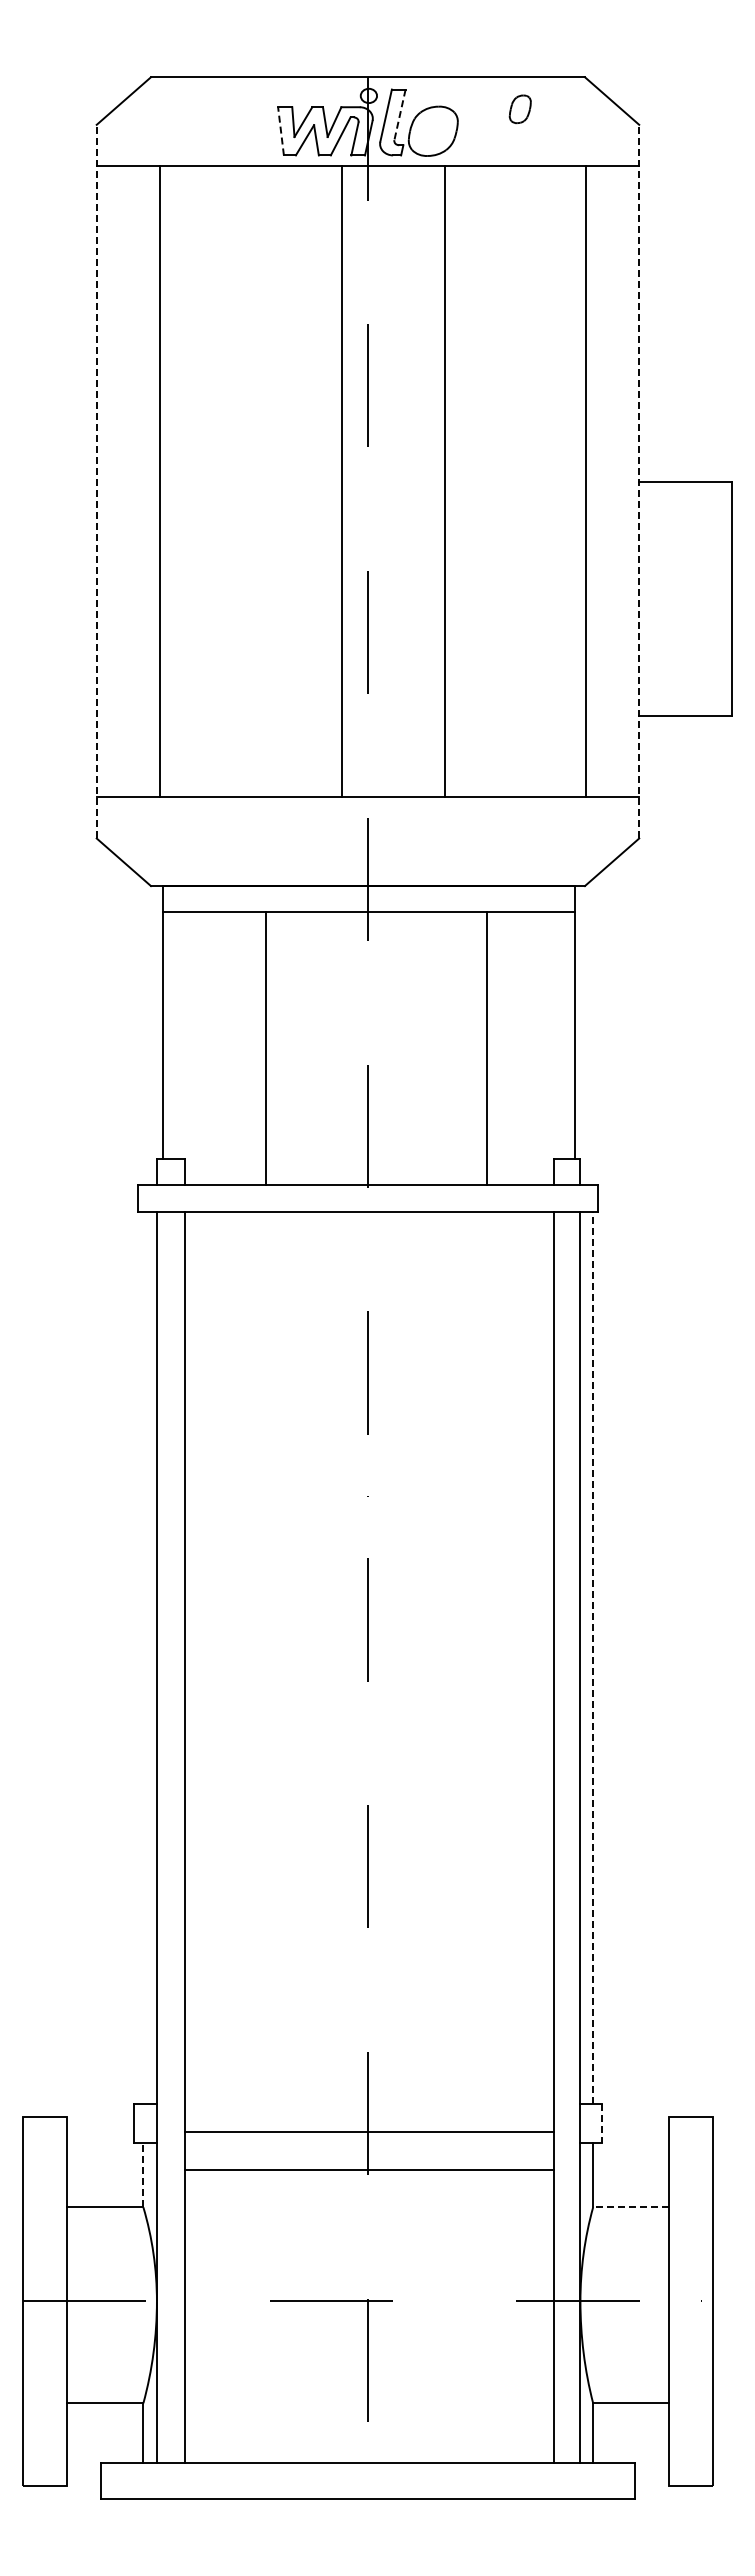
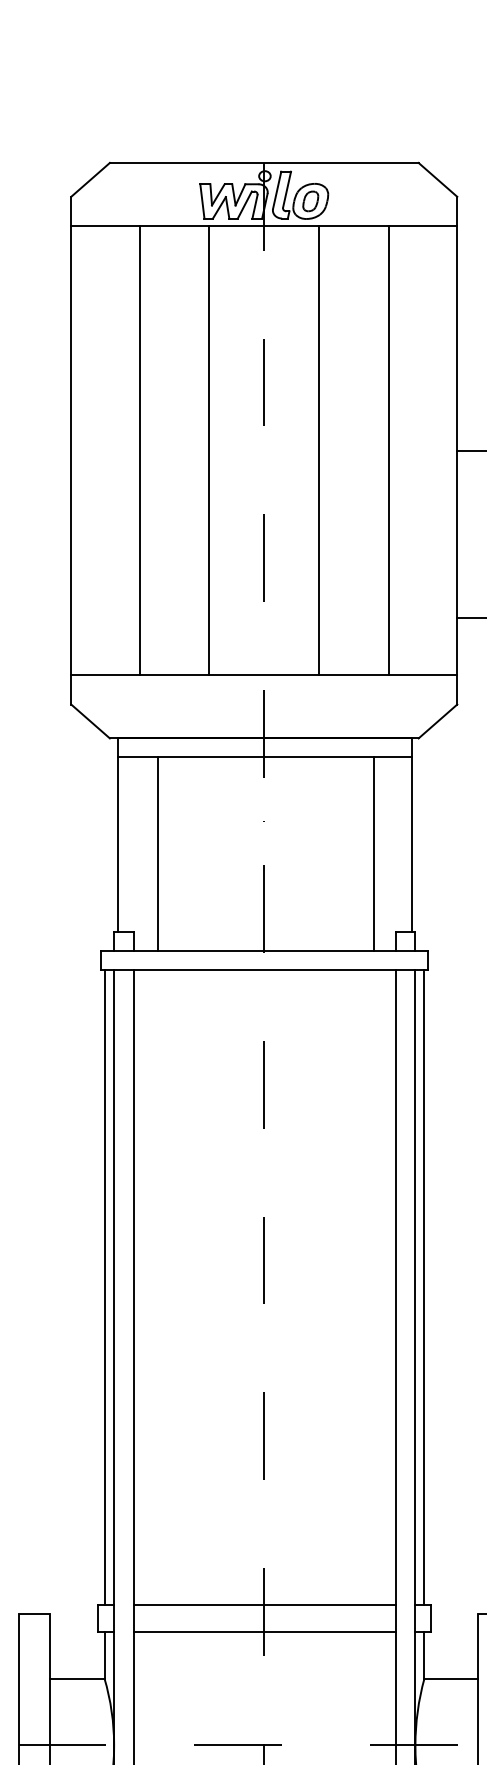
part: (519, 109) -> (310, 201), moved
line: (400, 114) -> (287, 189), dashed -> solid
line: (280, 130) -> (202, 200), dashed -> solid
line: (96, 481) -> (71, 450), dashed -> solid
line: (159, 481) -> (139, 450), moved
line: (341, 481) -> (209, 450), moved
line: (586, 481) -> (389, 450), moved
line: (639, 481) -> (457, 450), dashed -> solid
line: (265, 1048) -> (157, 853), moved
line: (487, 1048) -> (374, 853), moved
line: (143, 1657) -> (104, 1287), added
line: (593, 1657) -> (424, 1287), dashed -> solid
line: (602, 2123) -> (431, 1618), dashed -> solid
line: (369, 2132) -> (265, 1605), moved
line: (369, 2169) -> (265, 1632), moved
line: (143, 2174) -> (104, 1655), dashed -> solid
line: (630, 2207) -> (451, 1678), dashed -> solid

